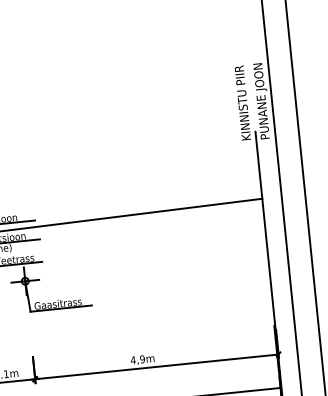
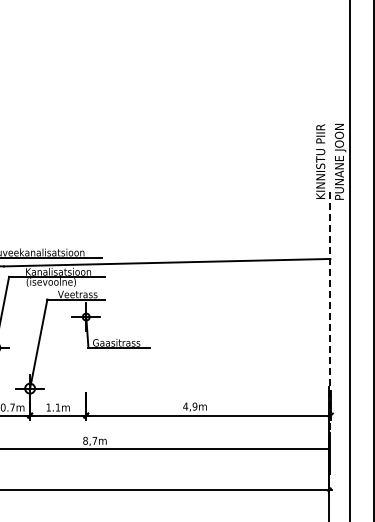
line: (267, 252) -> (330, 312), solid -> dashed

